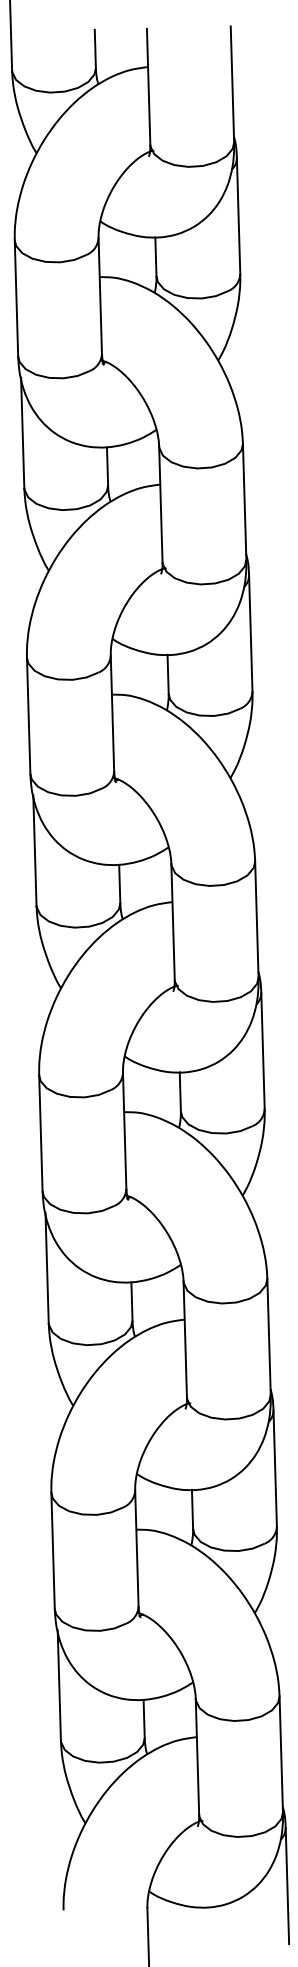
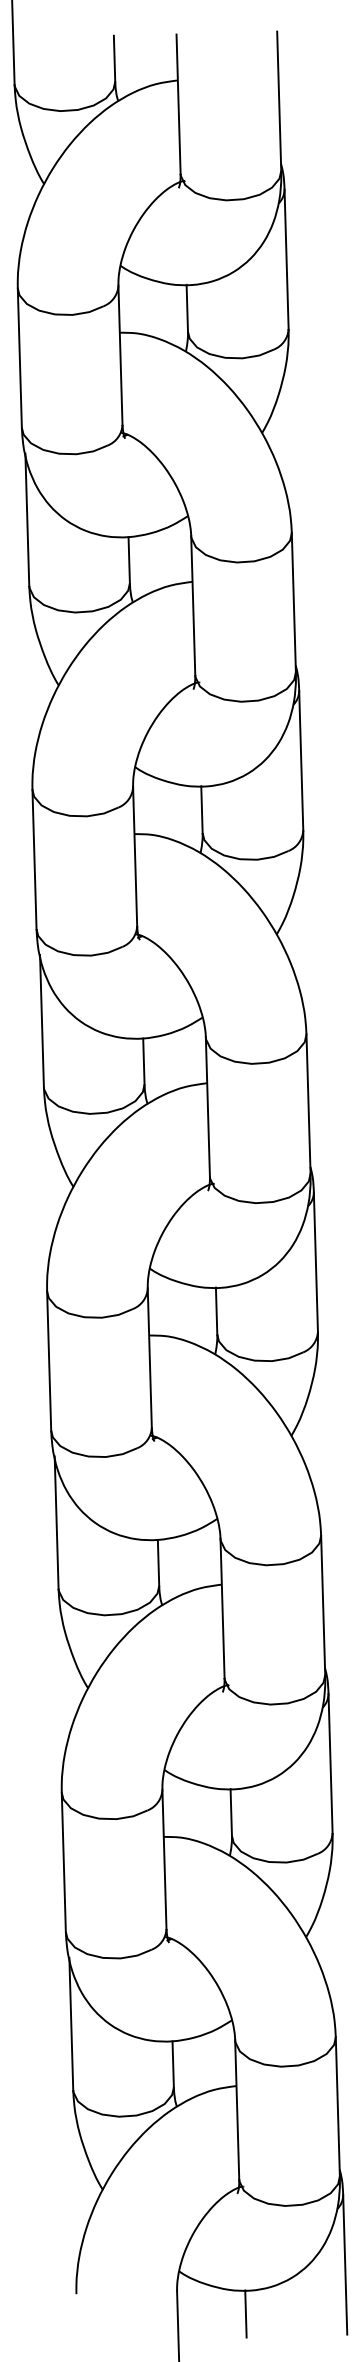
line: (204, 1926) -> (245, 2313), added

